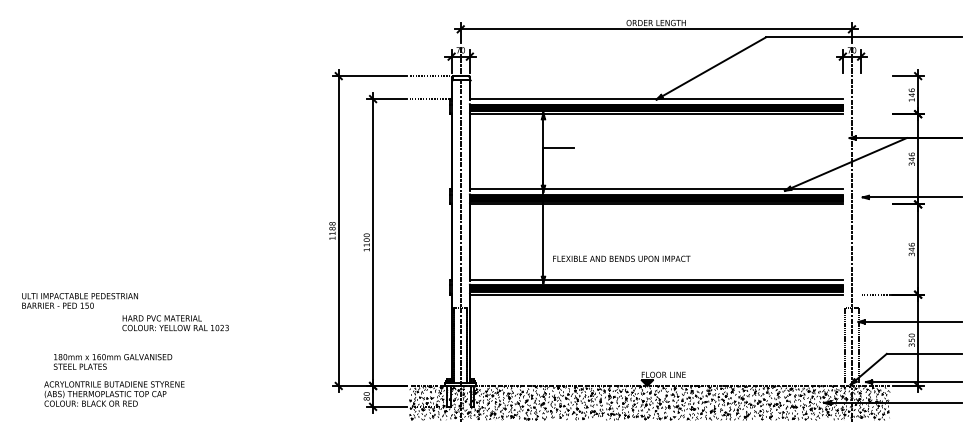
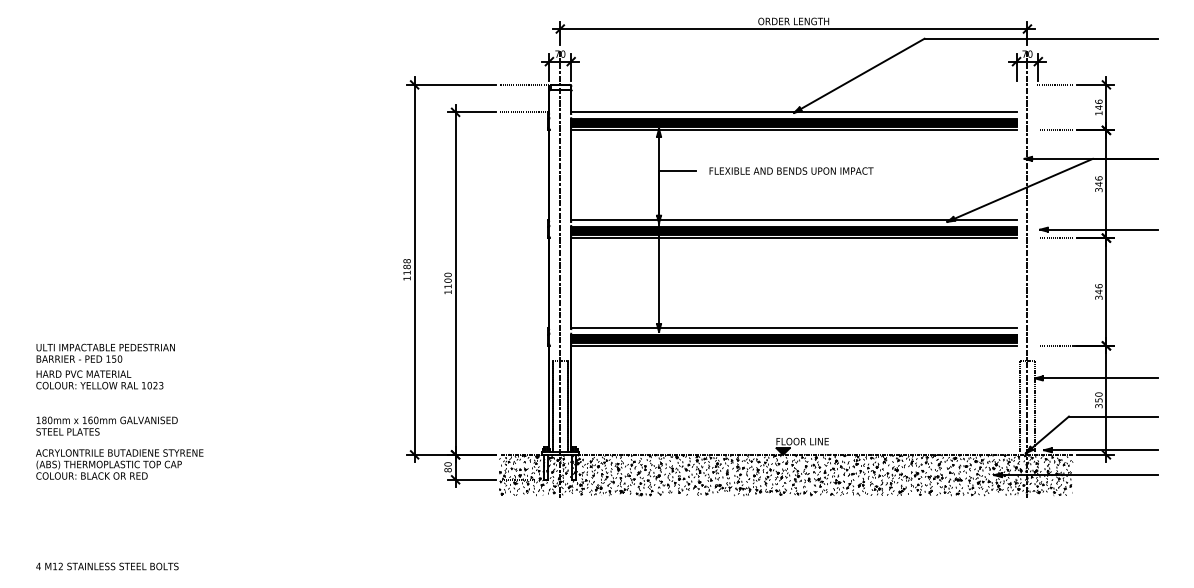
line: (874, 75) -> (1054, 84), added
line: (875, 114) -> (1055, 130), added
line: (875, 204) -> (1055, 238), added
text: (621, 258) -> (791, 170), moved
text: (175, 322) -> (99, 379), moved
text: (112, 361) -> (106, 425), moved
text: (114, 394) -> (119, 464), moved

